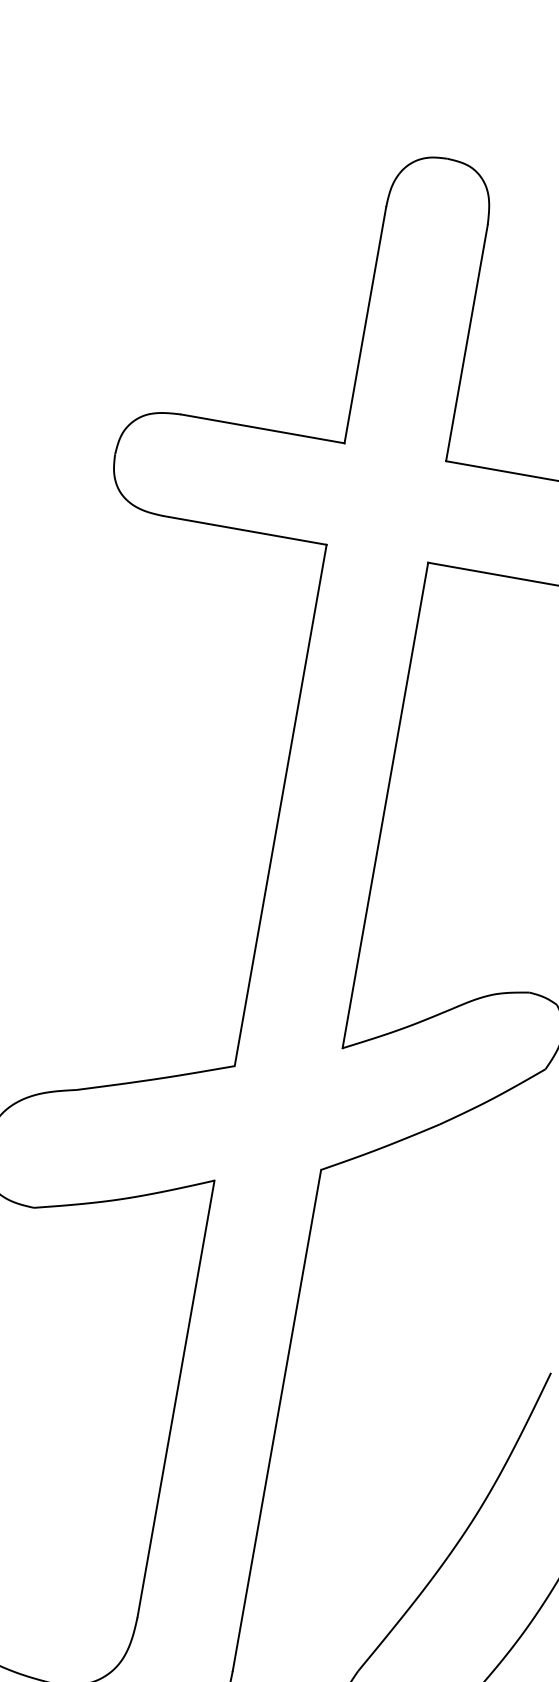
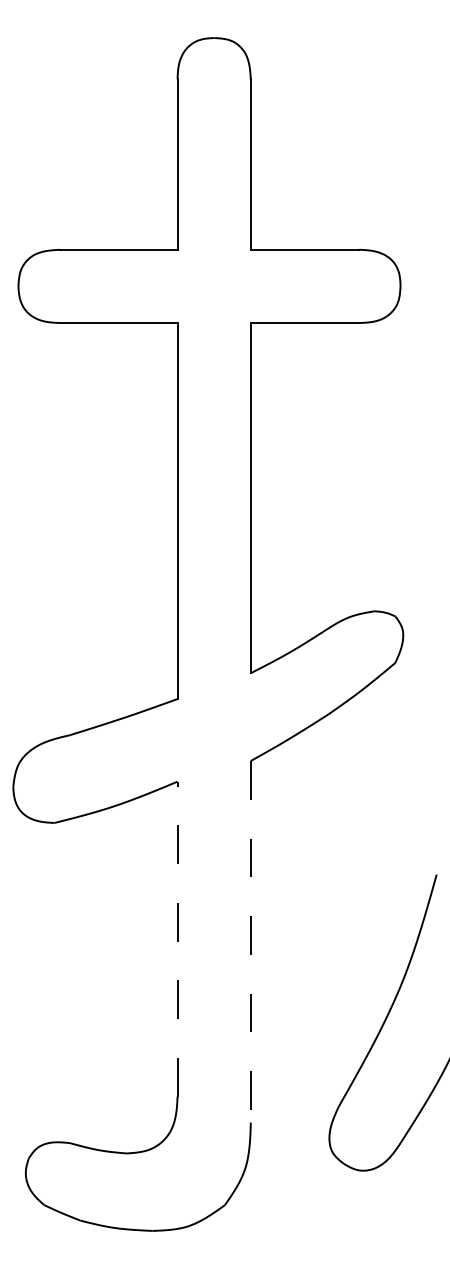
line: (176, 1398) -> (177, 938), solid -> dashed
line: (276, 1420) -> (250, 941), solid -> dashed

